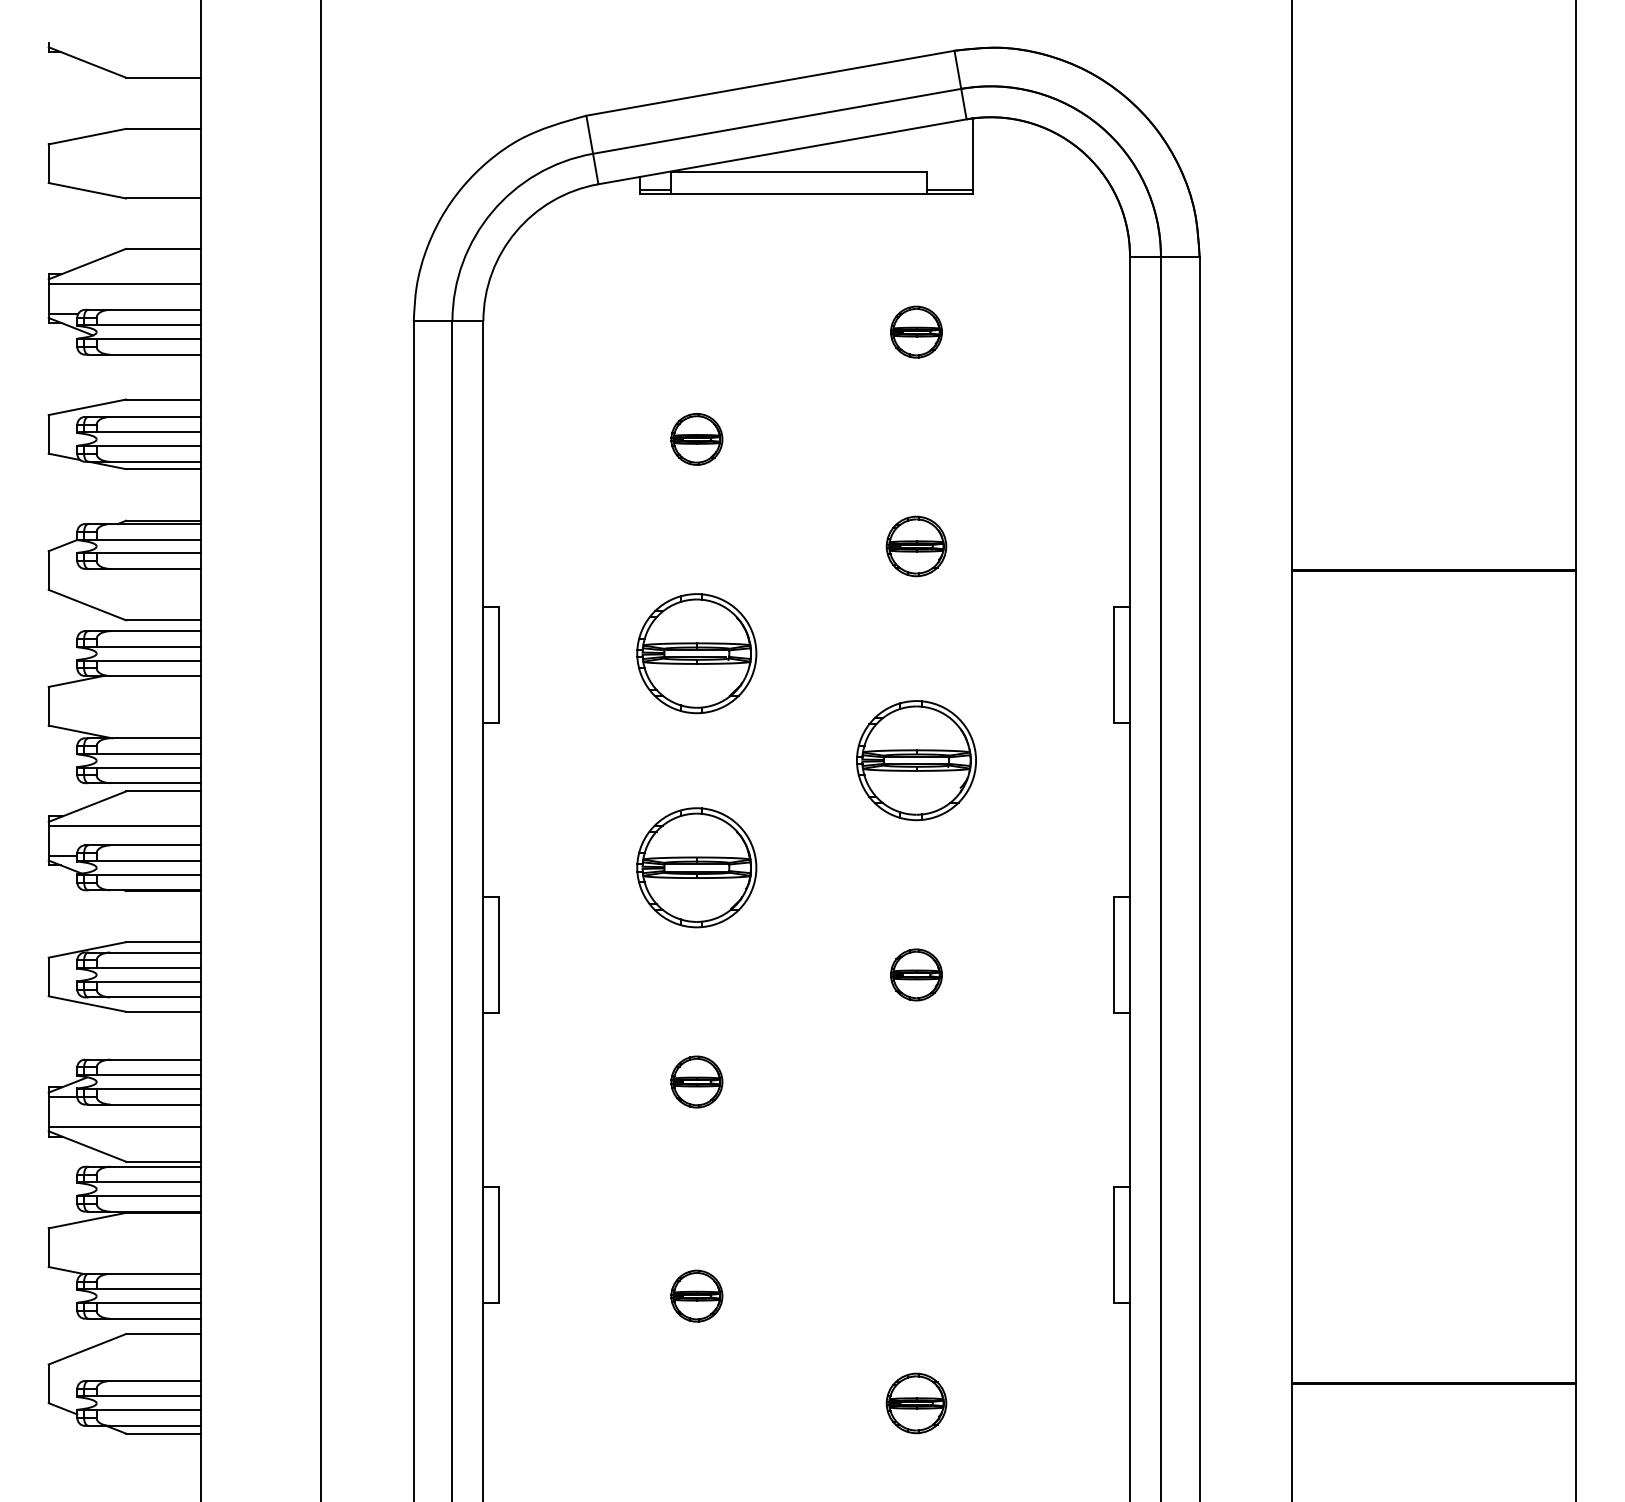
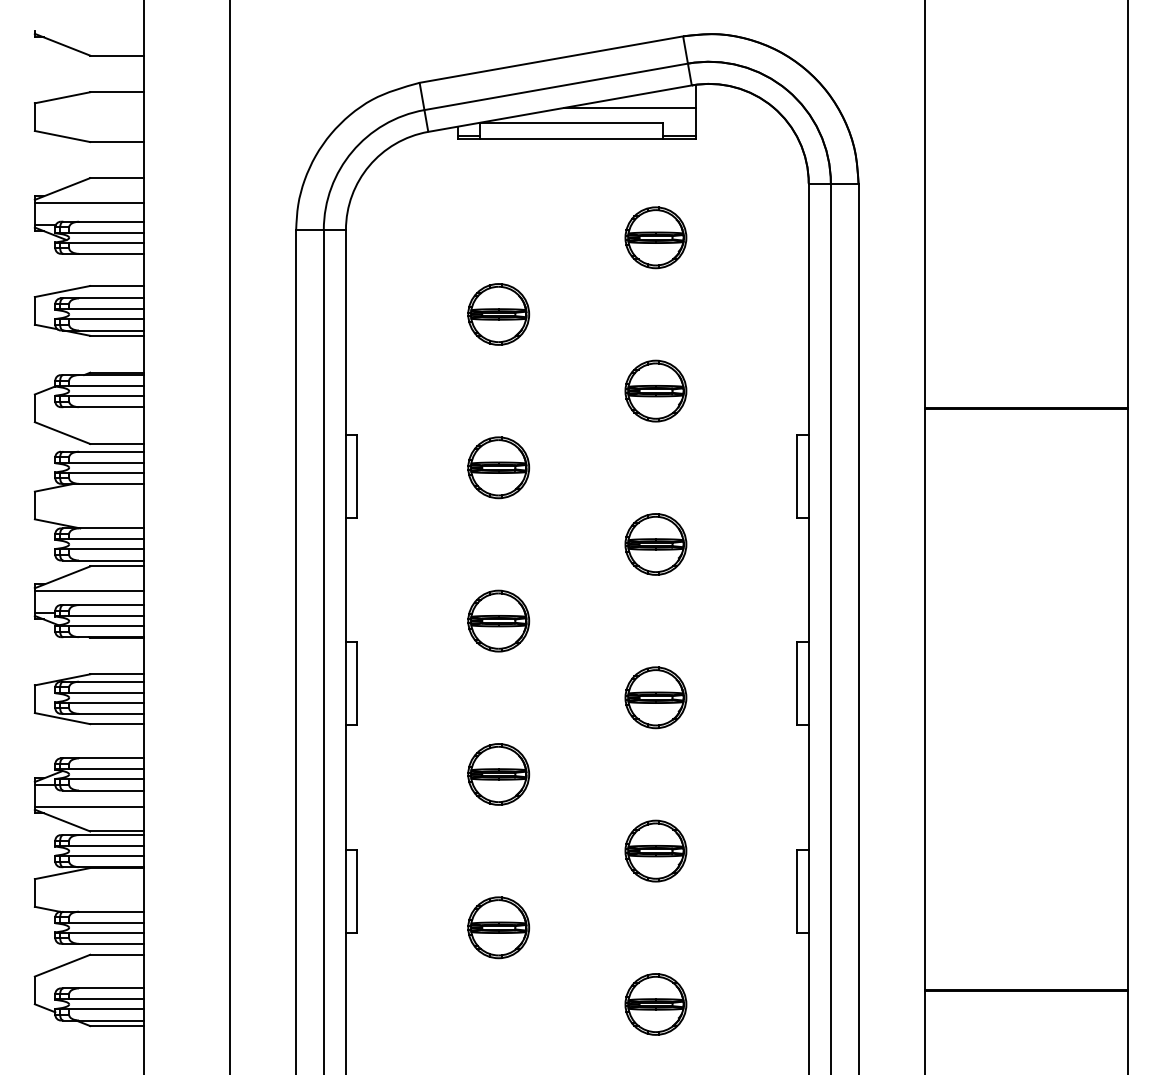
line: (879, 150) -> (629, 107), added
part: (916, 331) -> (655, 237), size x1.67
part: (696, 439) -> (498, 314), size x1.67
part: (916, 546) -> (655, 391), size x1.43
part: (696, 653) -> (498, 467), size x0.71
part: (916, 760) -> (655, 544), size x0.71
part: (696, 867) -> (498, 620), size x0.71
part: (916, 974) -> (655, 697), size x1.67
part: (696, 1081) -> (498, 774), size x1.67
part: (916, 1188) -> (655, 850), added
part: (696, 1295) -> (498, 927), size x1.67
part: (916, 1403) -> (655, 1004), size x1.43

